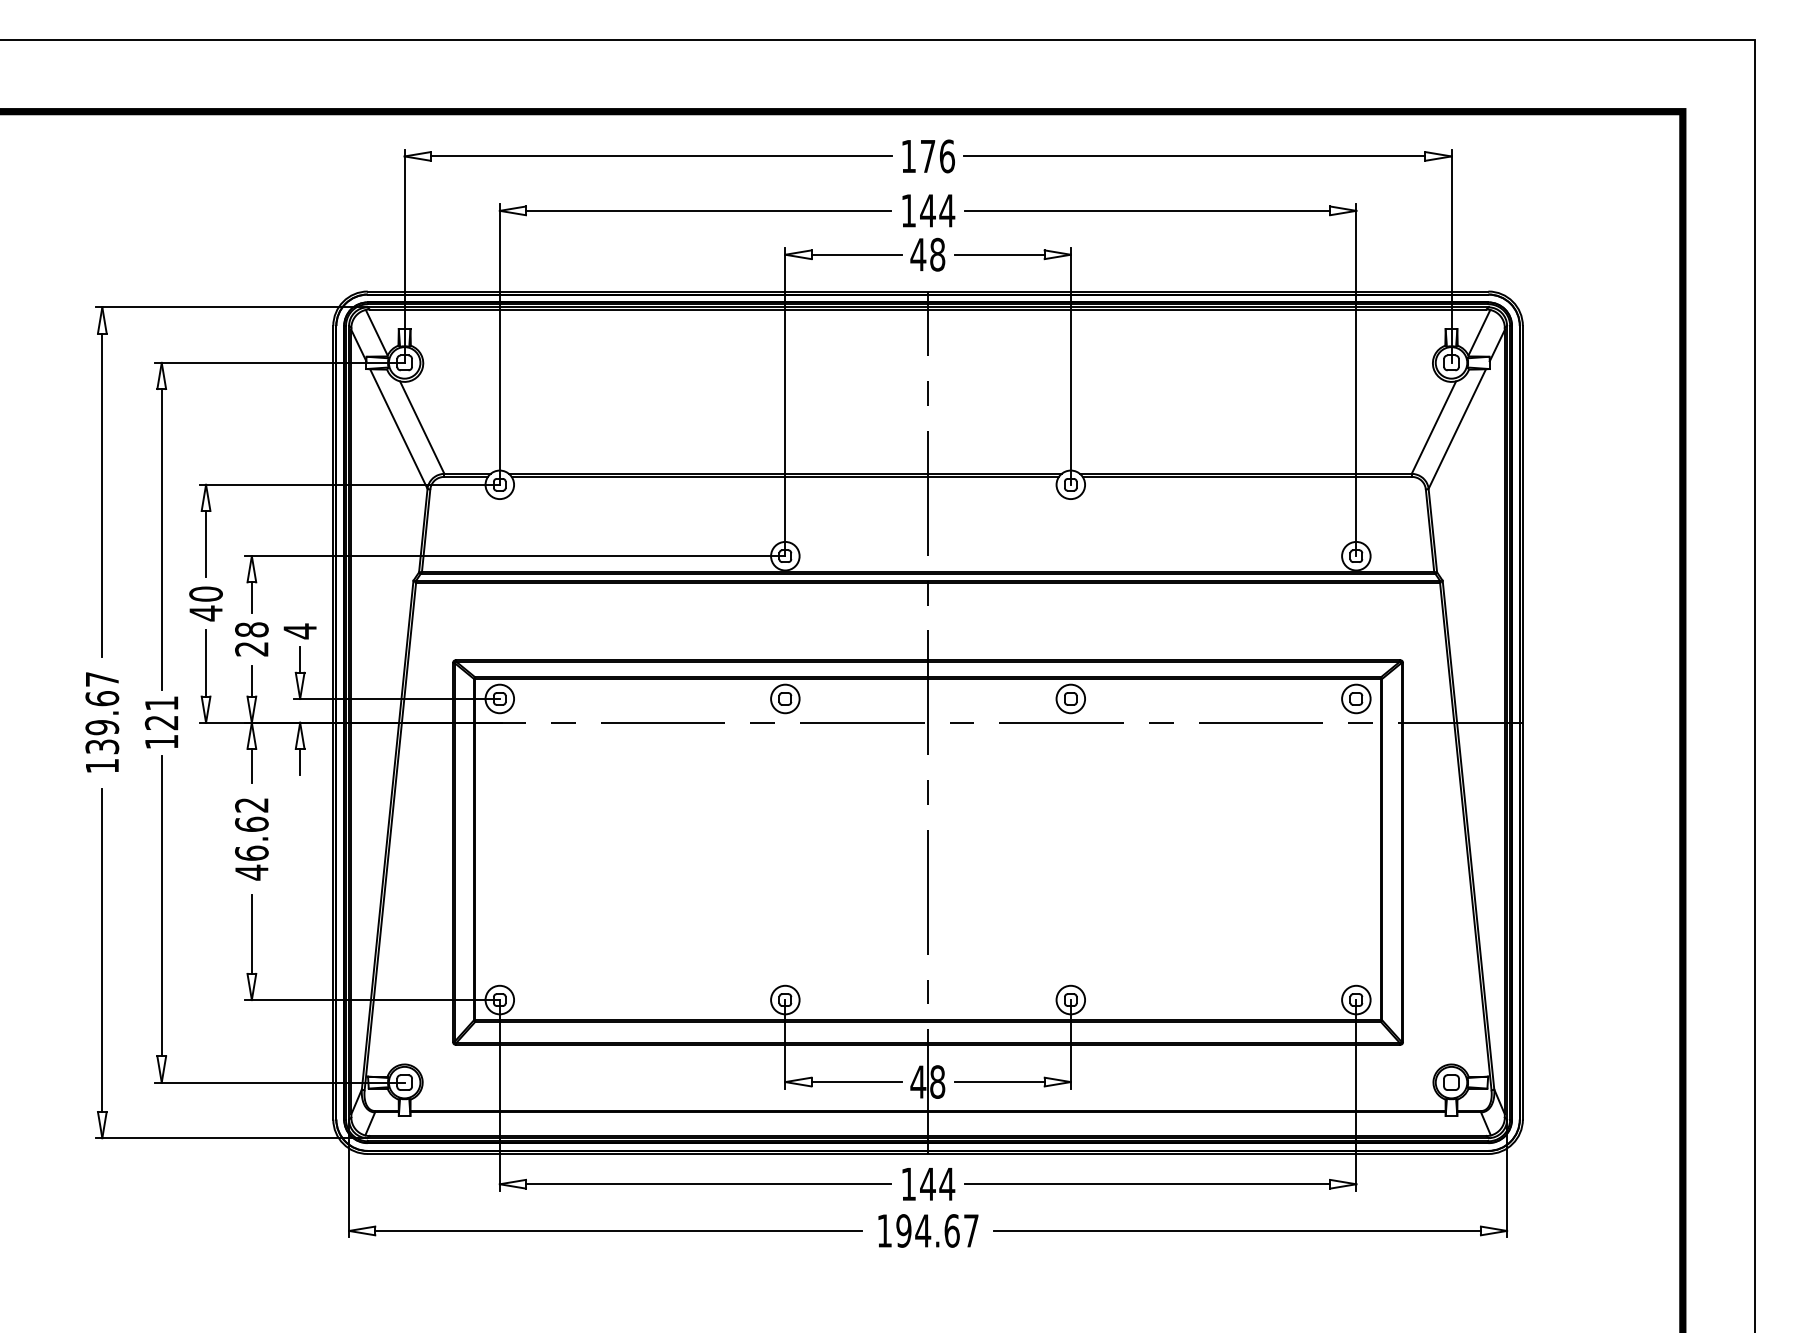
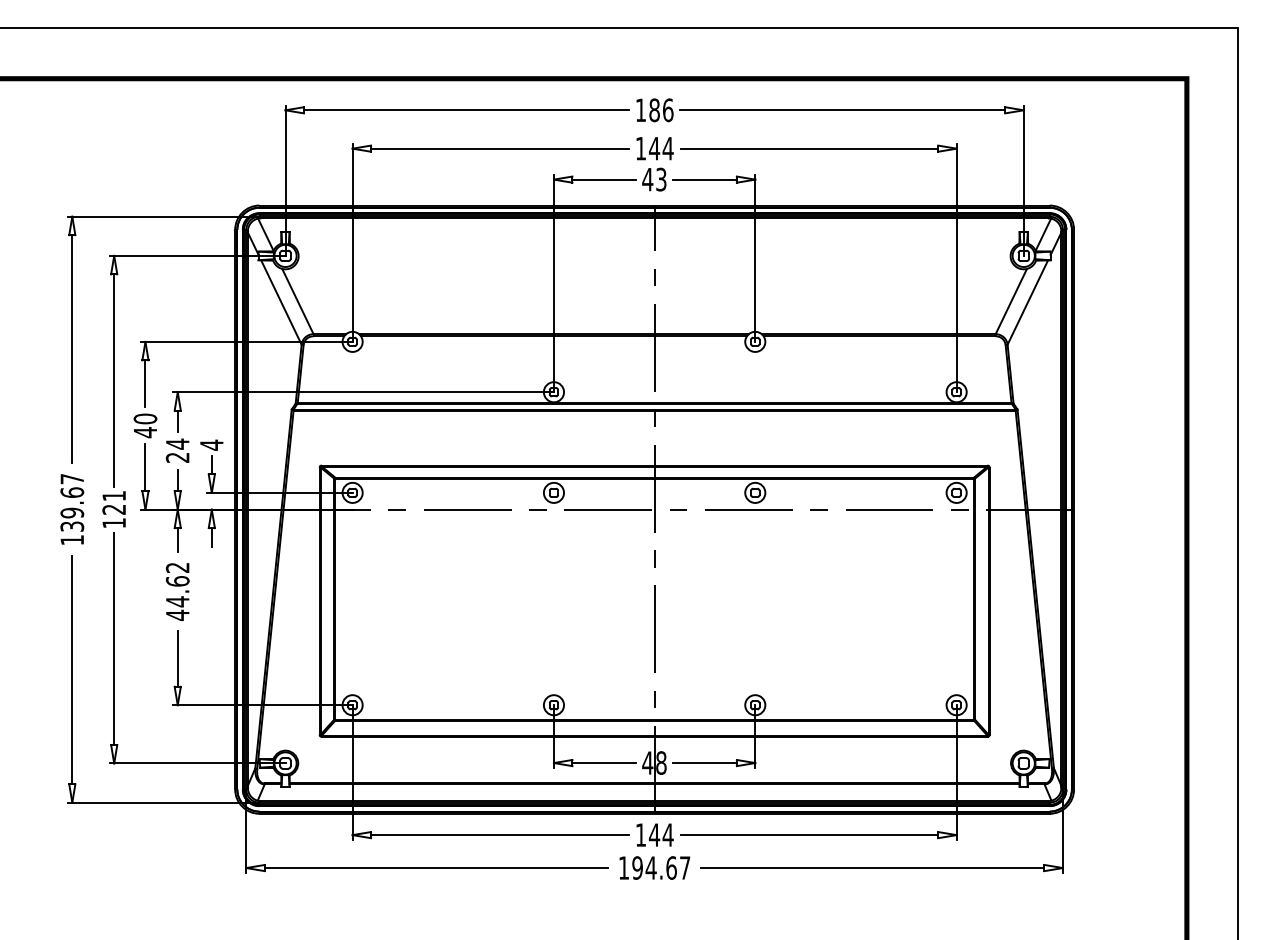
text: (927, 156) -> (654, 110), 176 -> 186
text: (937, 254) -> (661, 179), 48 -> 43
text: (251, 629) -> (177, 443), 28 -> 24
text: (251, 853) -> (177, 601), 46.62 -> 44.62

